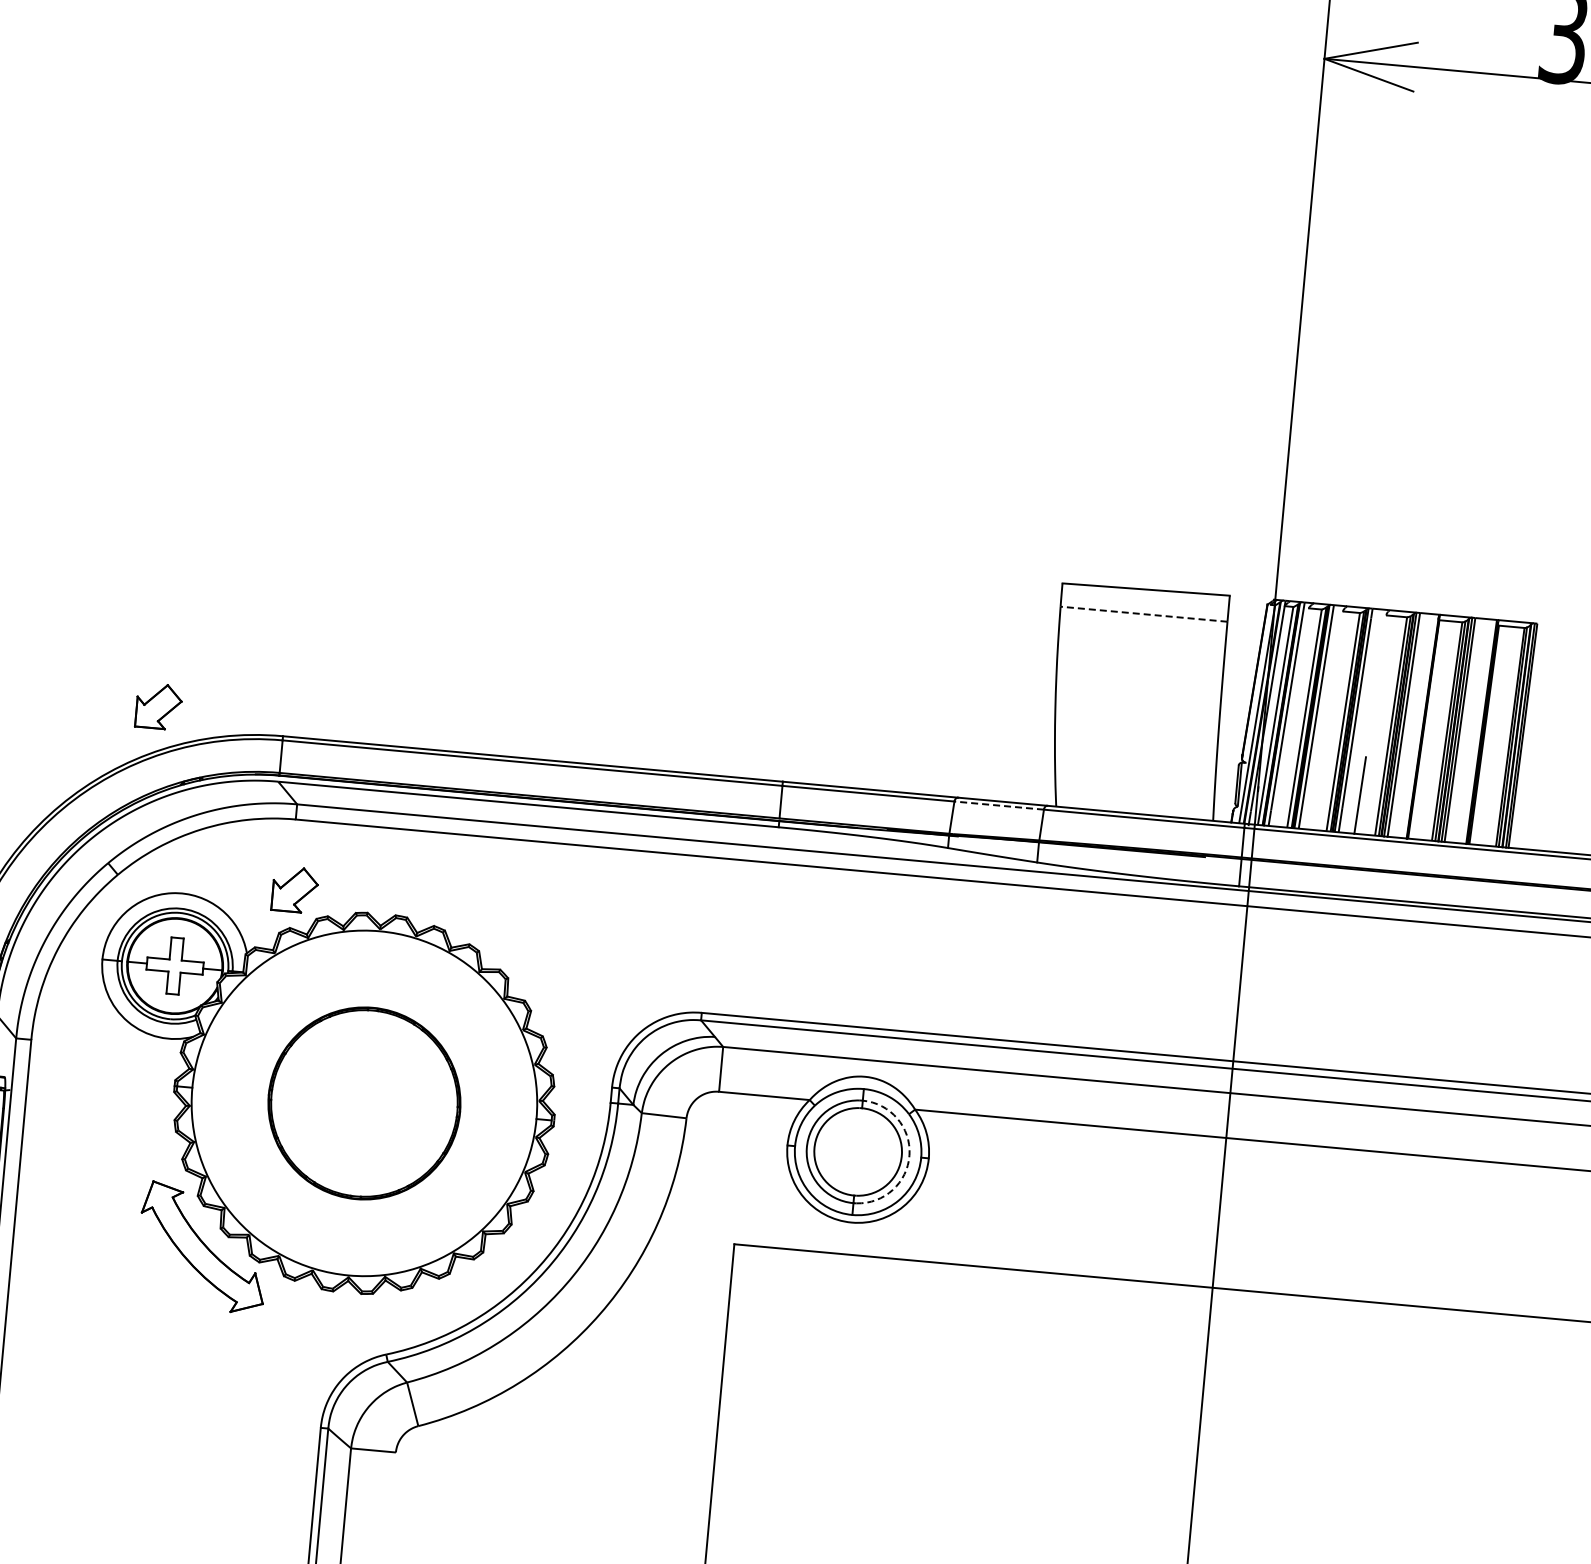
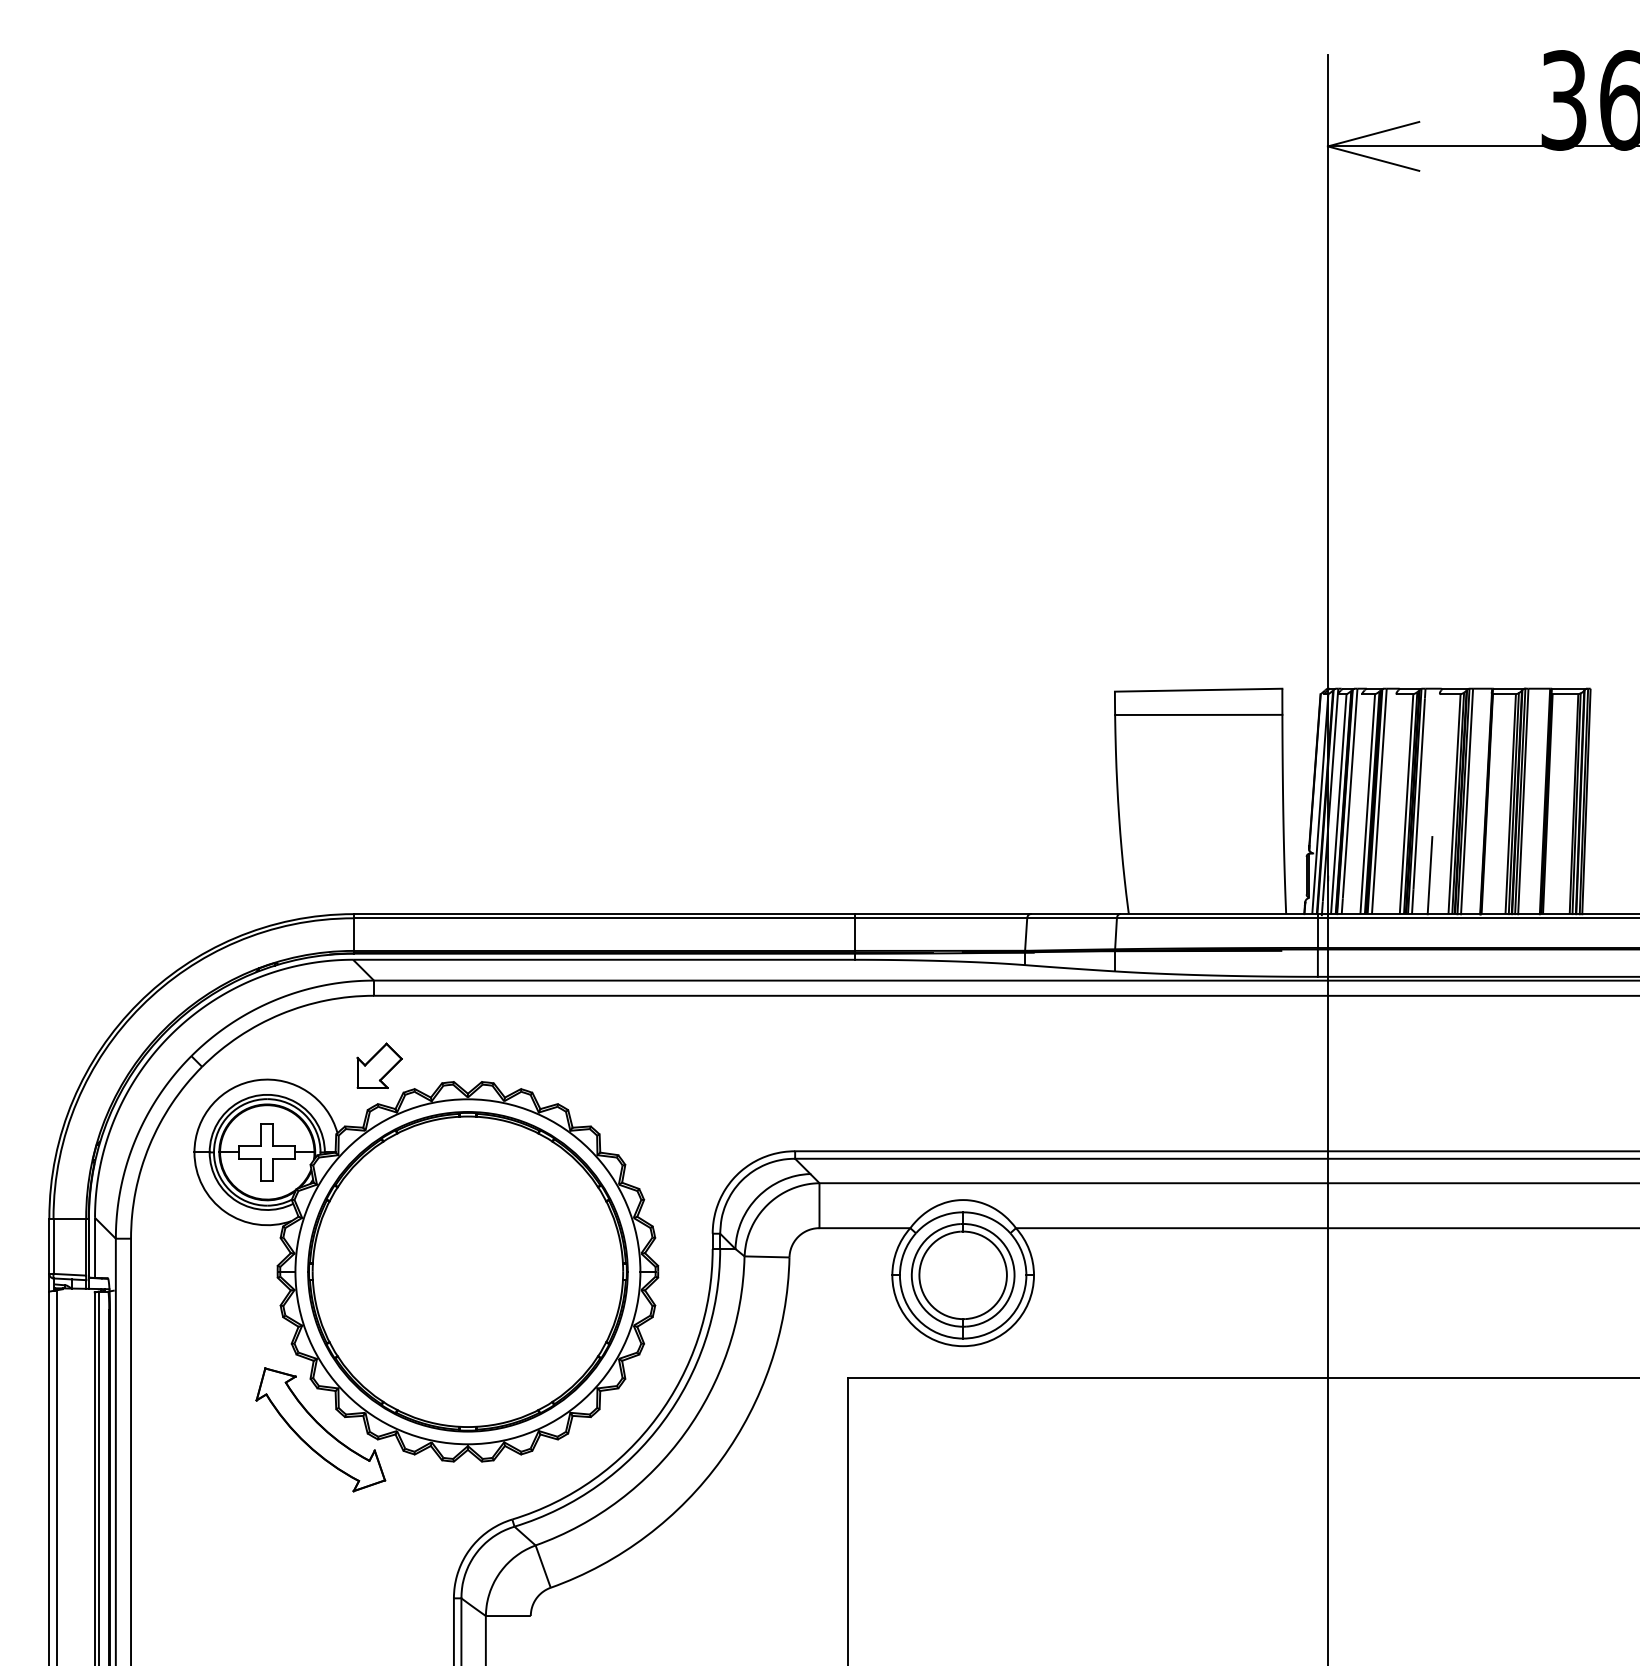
line: (1143, 613) -> (1198, 714), dashed -> solid
part: (158, 706) -> (227, 895), removed
line: (999, 805) -> (1072, 918), dashed -> solid
part: (364, 1103) -> (467, 1271), size x1.67
arc: (909, 1154) -> (1014, 1273), dashed -> solid

